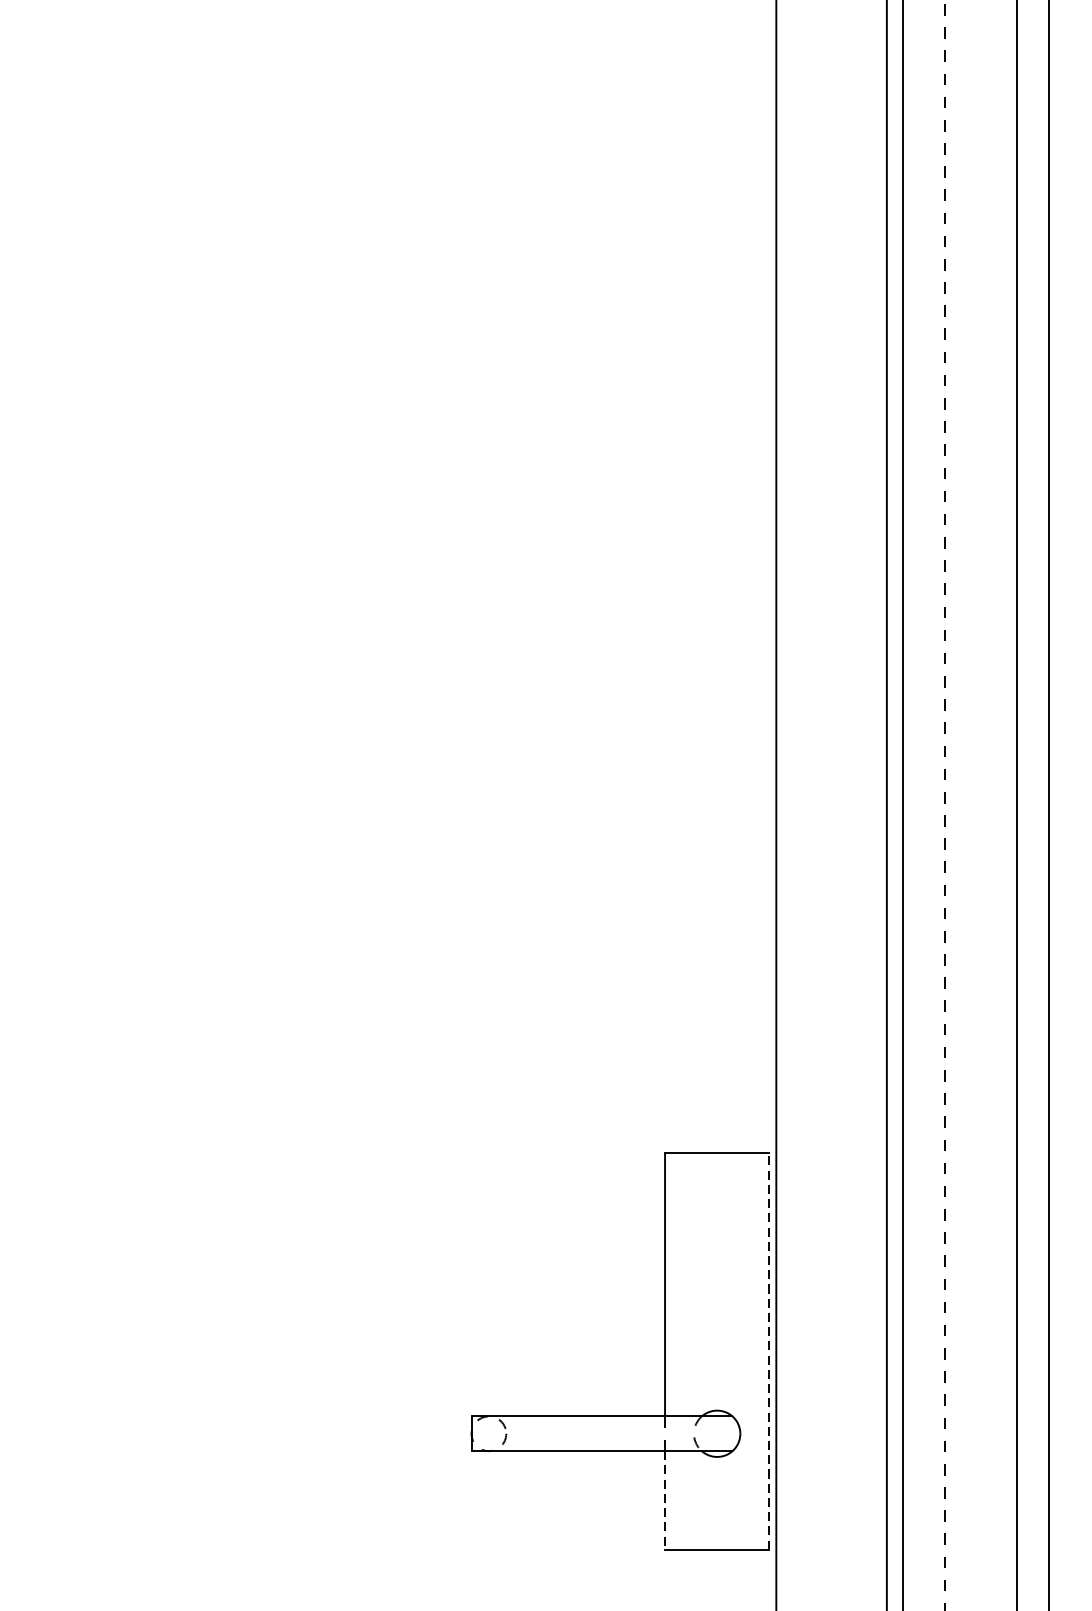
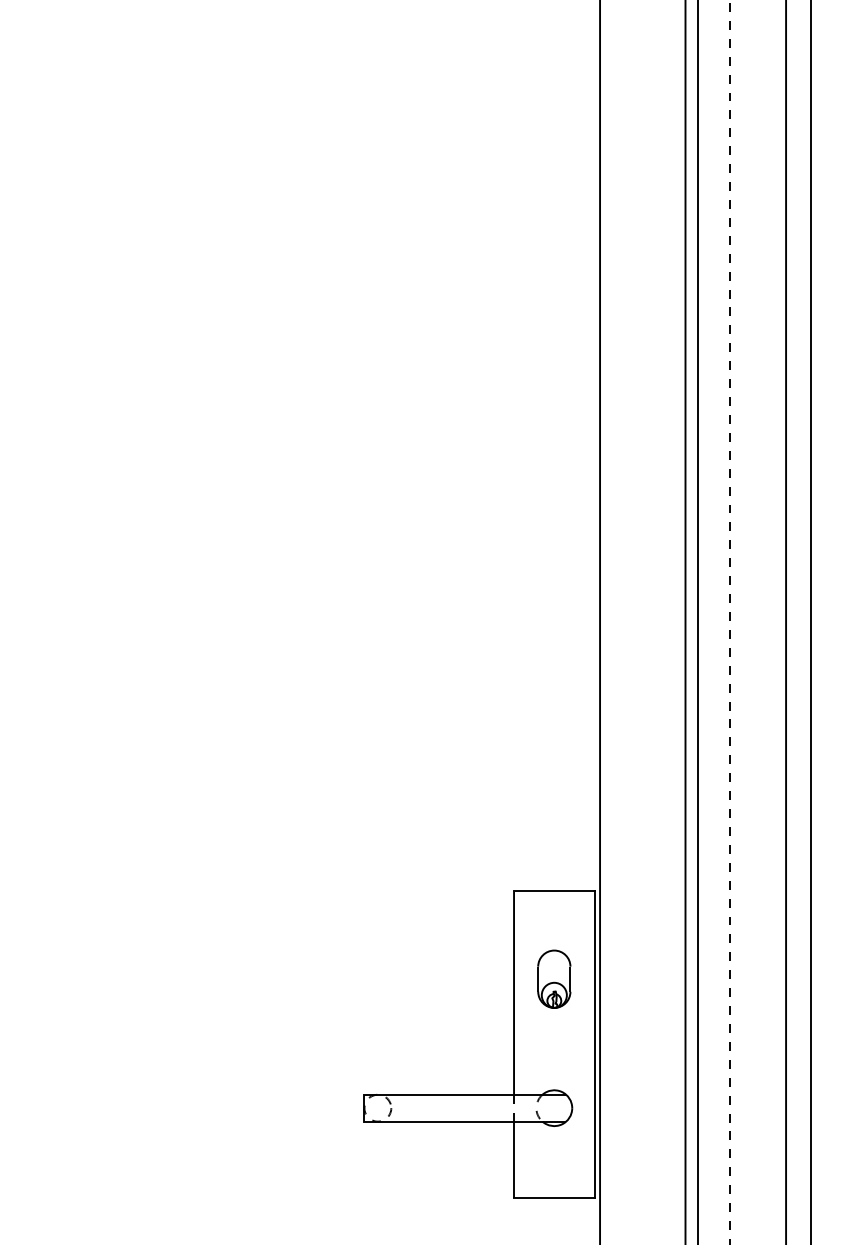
part: (717, 1266) -> (554, 978), added
line: (769, 1351) -> (594, 1044), dashed -> solid
line: (665, 1501) -> (514, 1160), dashed -> solid

